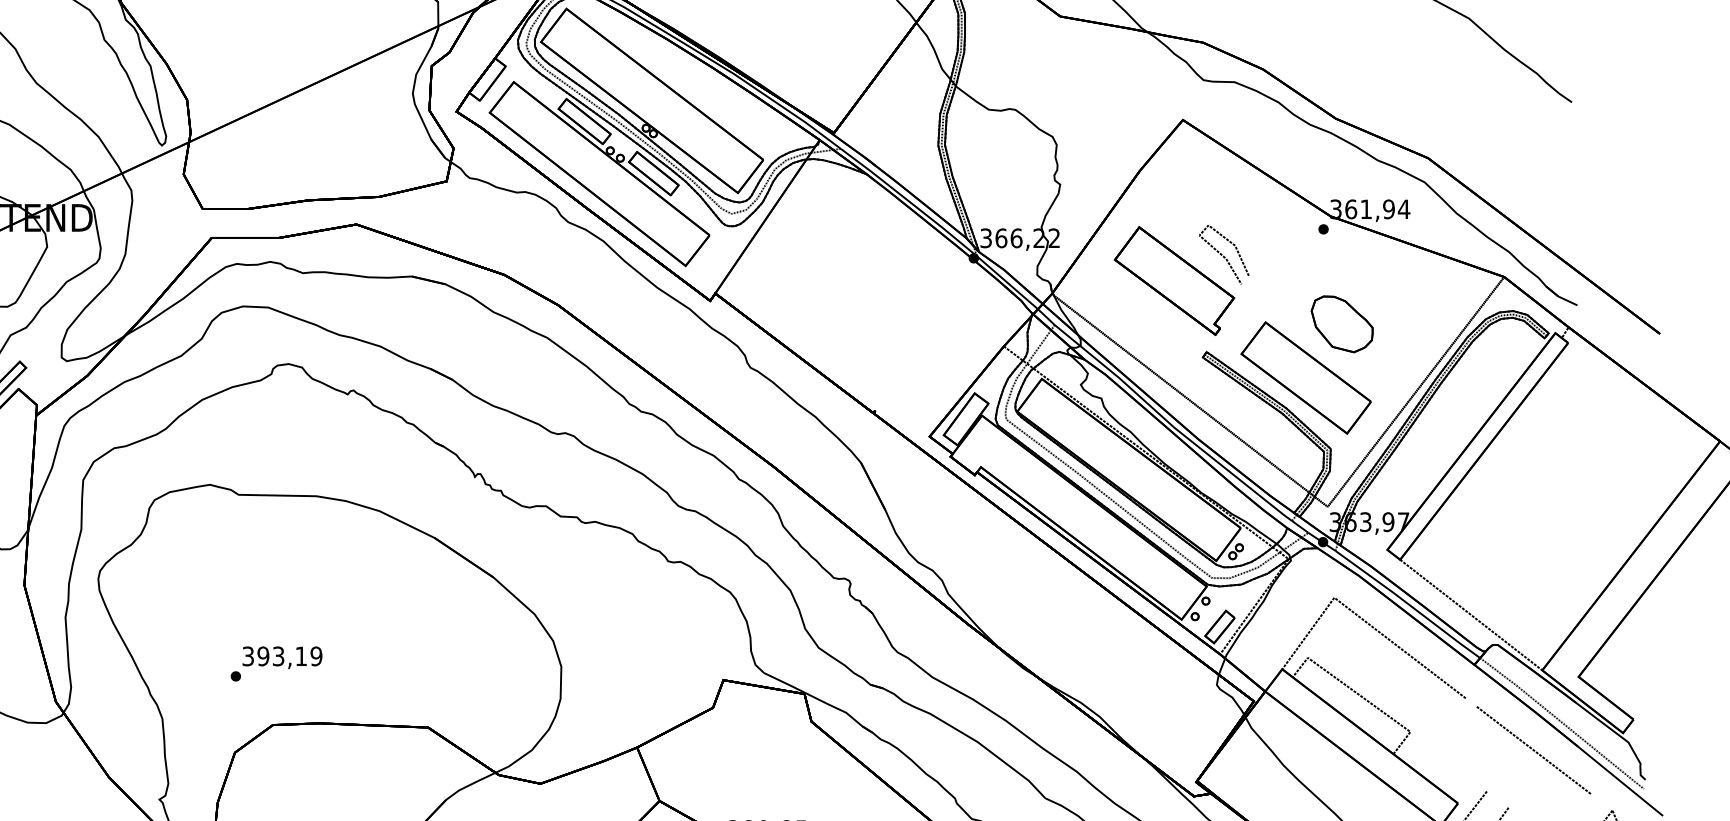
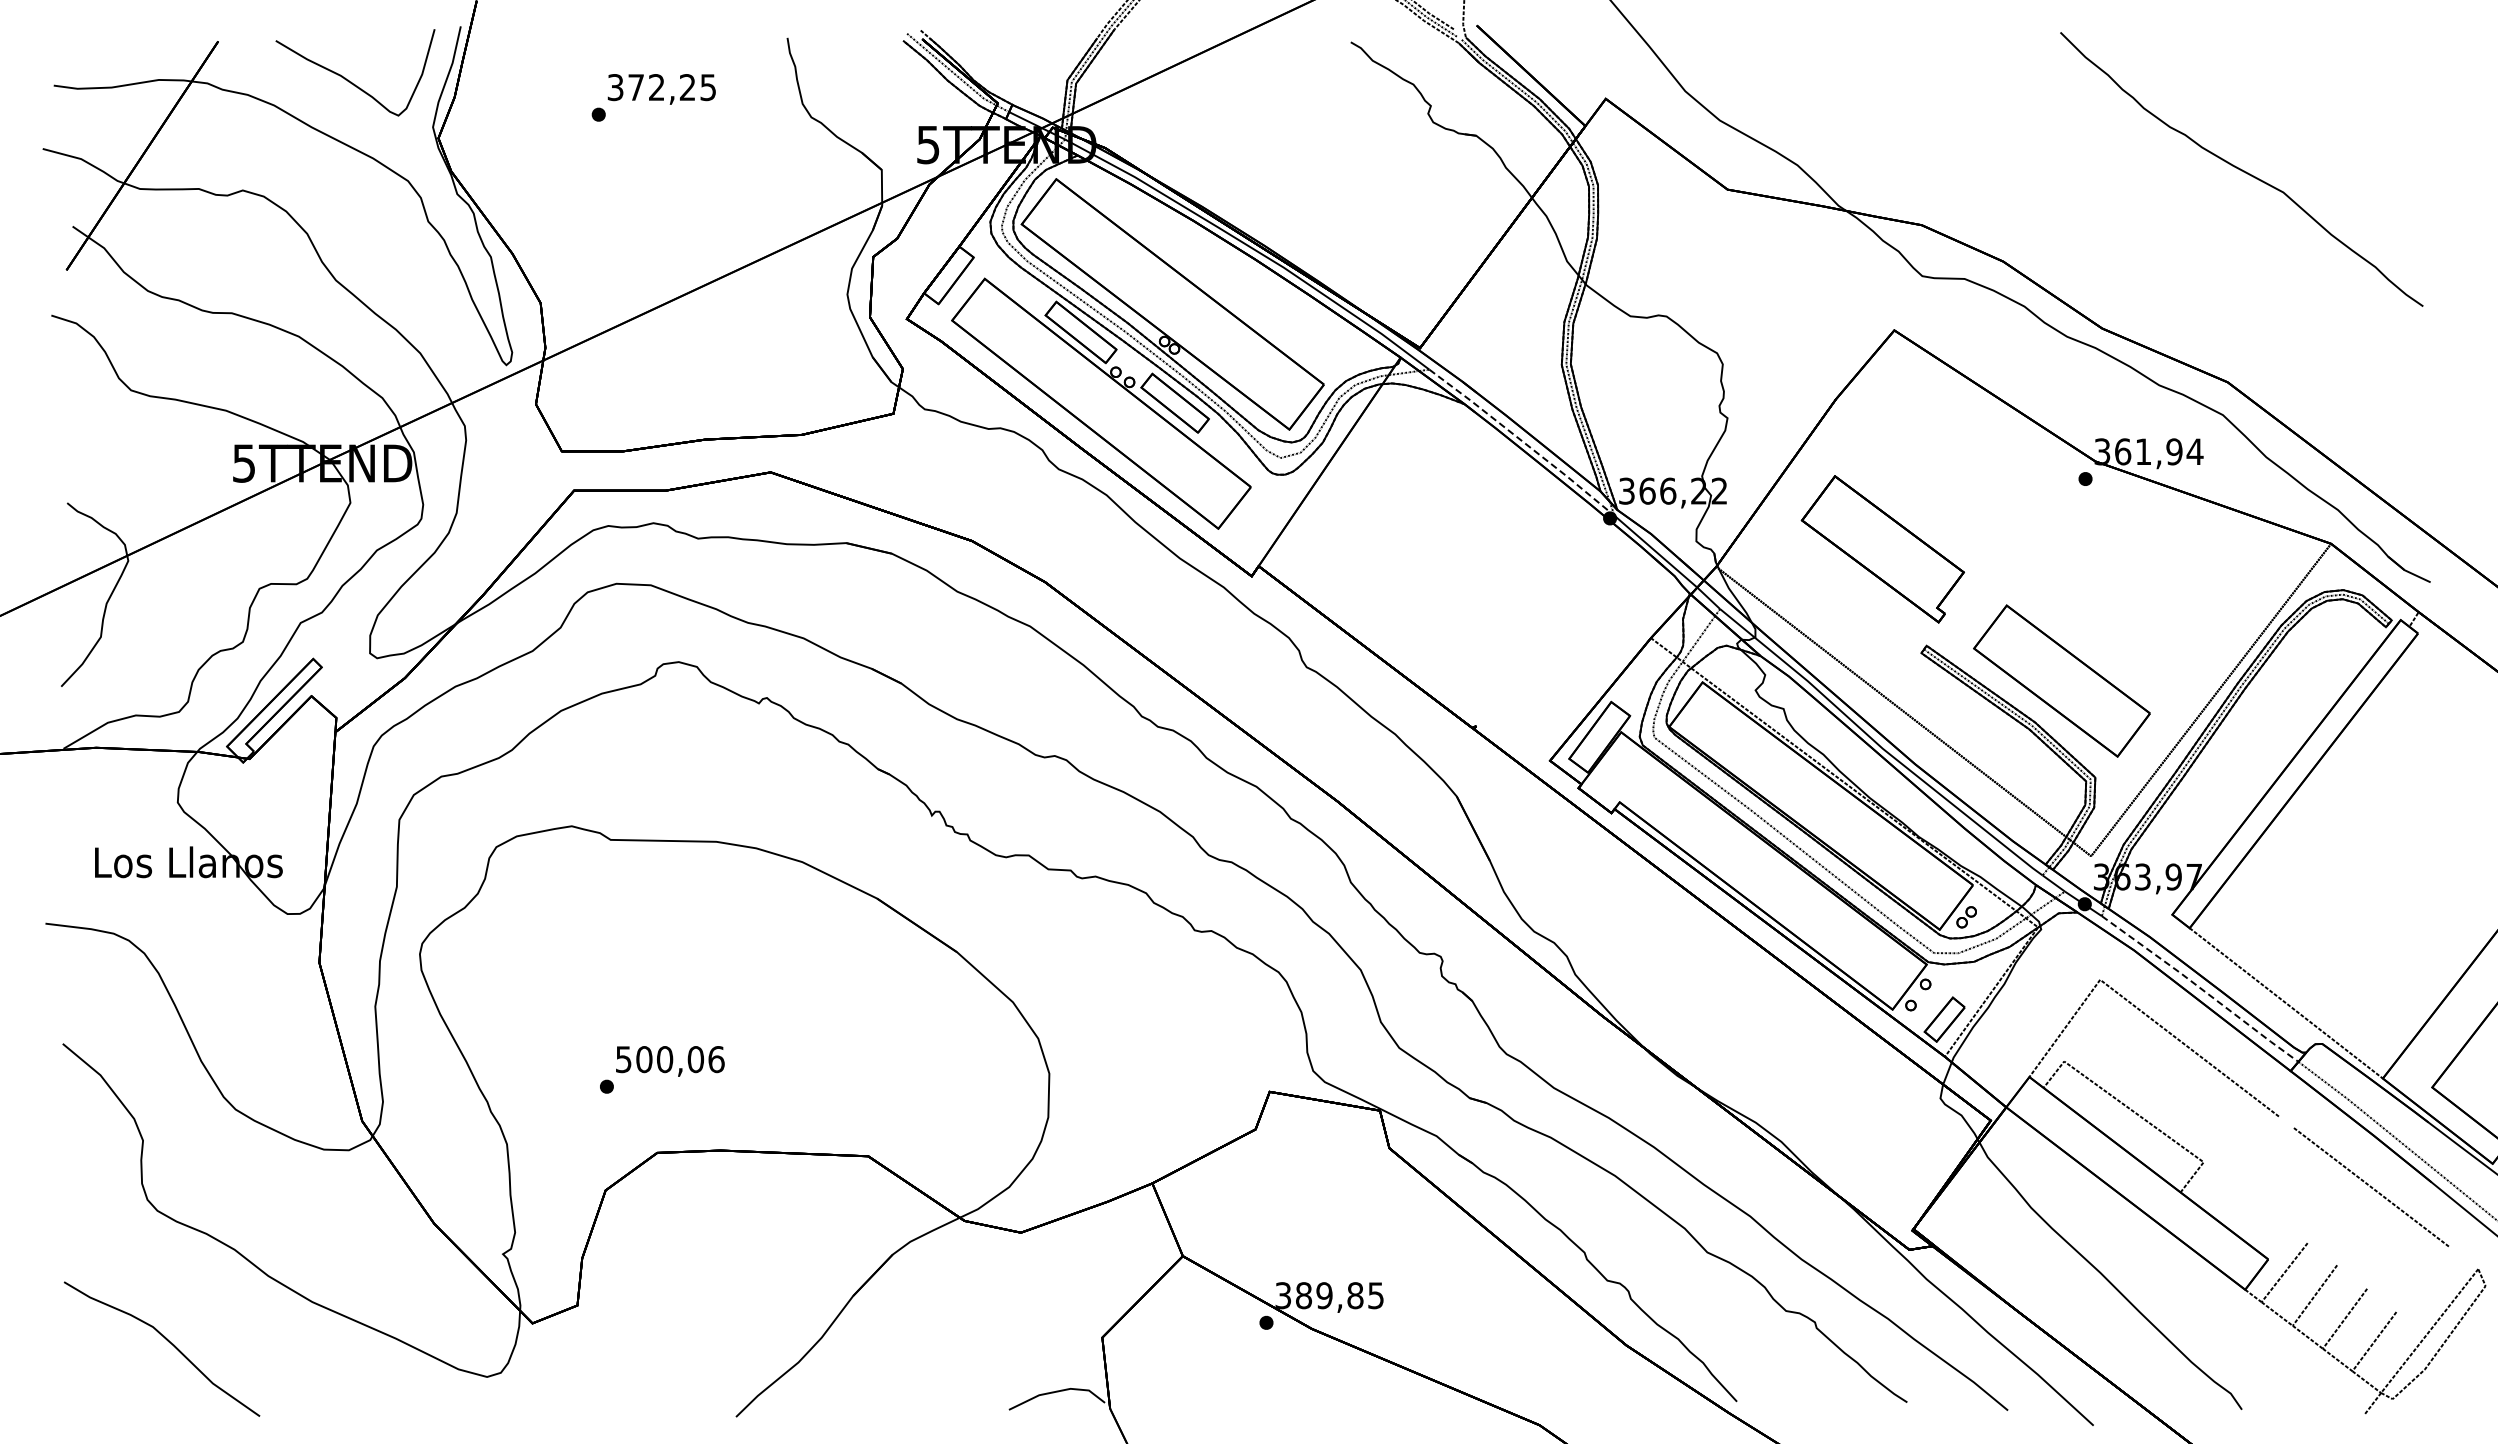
line: (909, 201) -> (1522, 441), solid -> dashed
curve: (1224, 256) -> (1950, 515), removed
part: (1341, 324) -> (2110, 608), removed
line: (1408, 604) -> (2201, 988), solid -> dashed
text: (282, 656) -> (670, 1059), 393,19 -> 500,06

